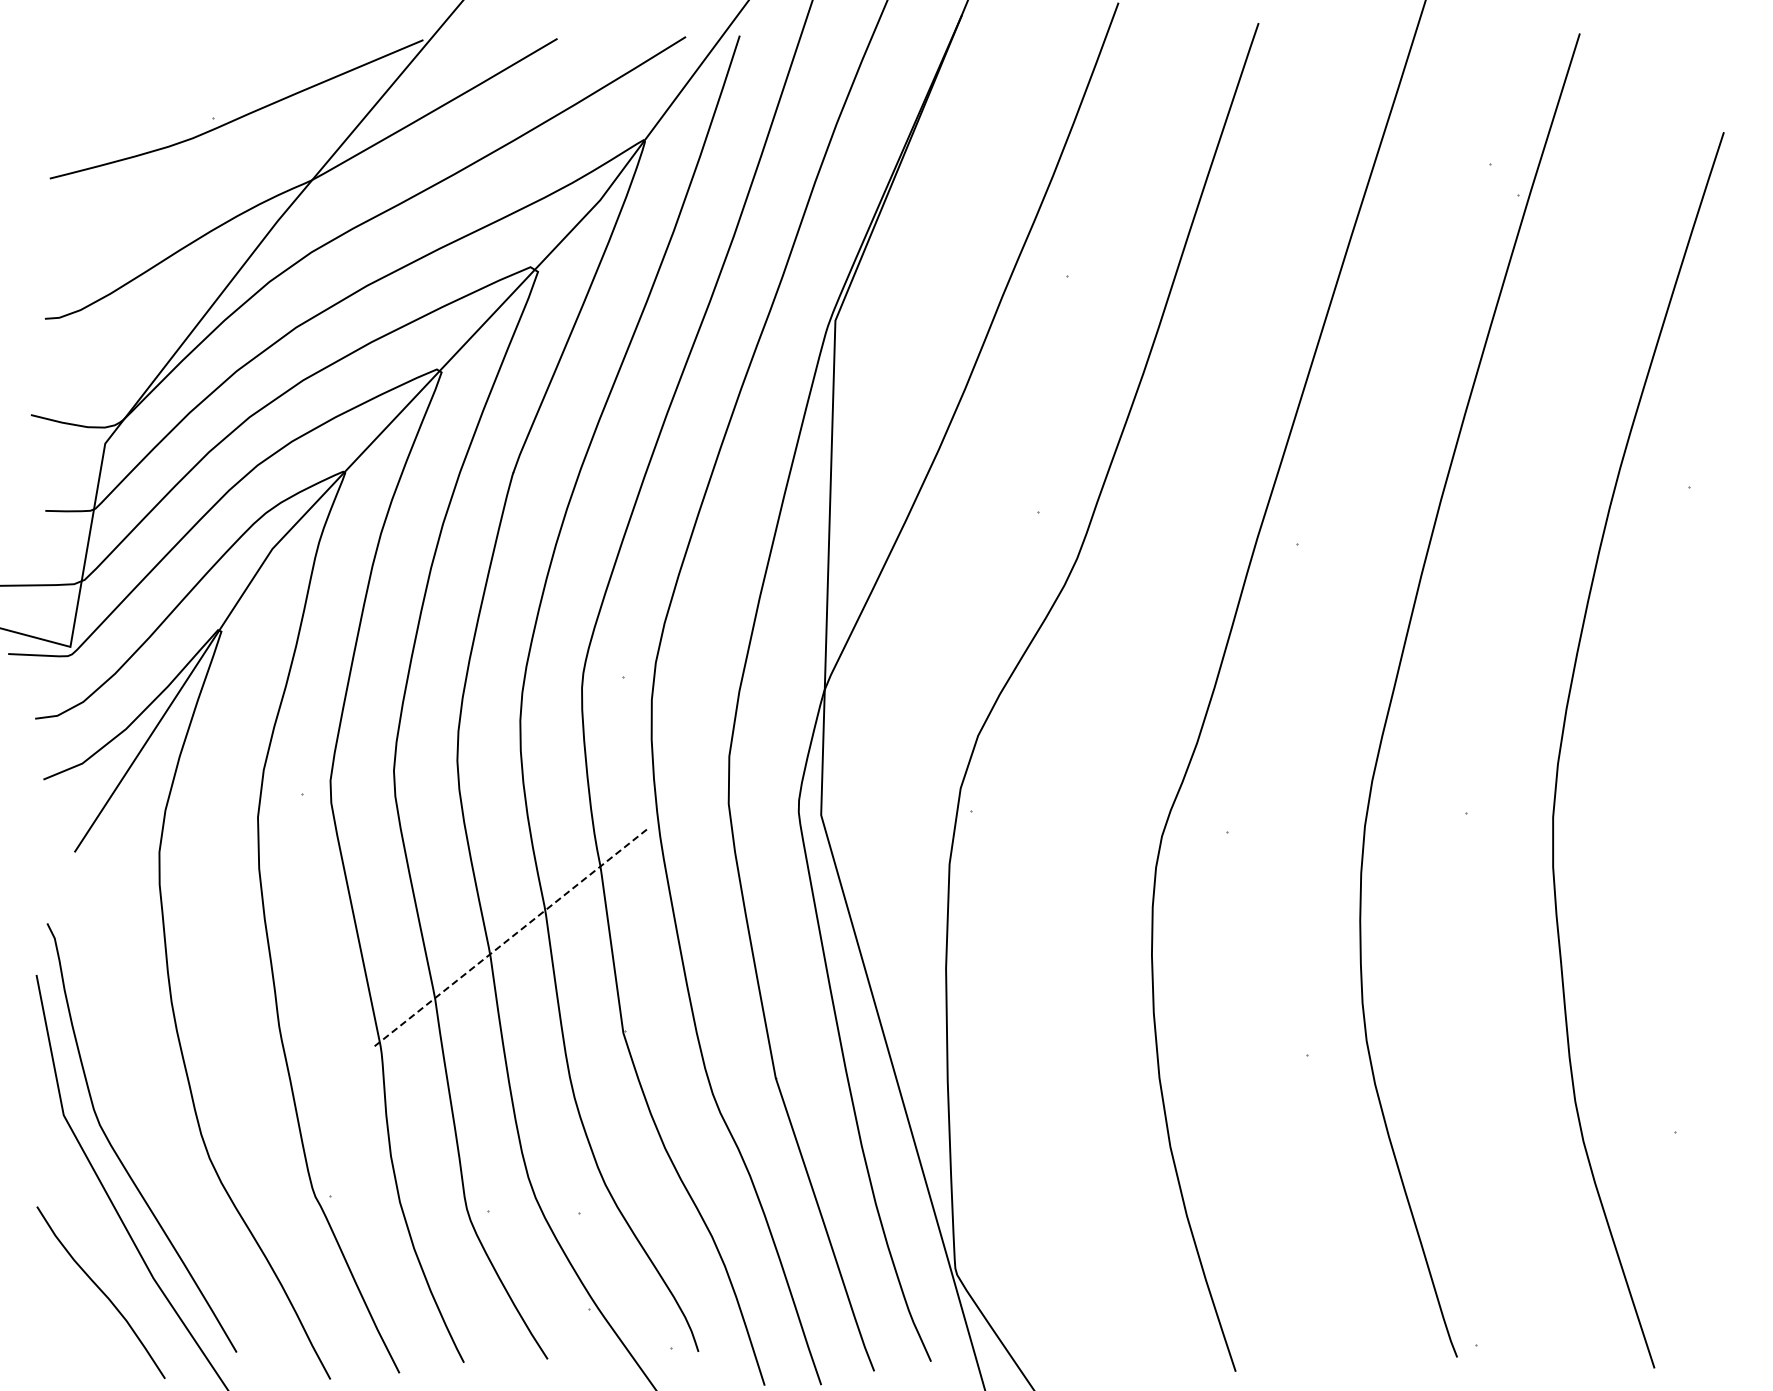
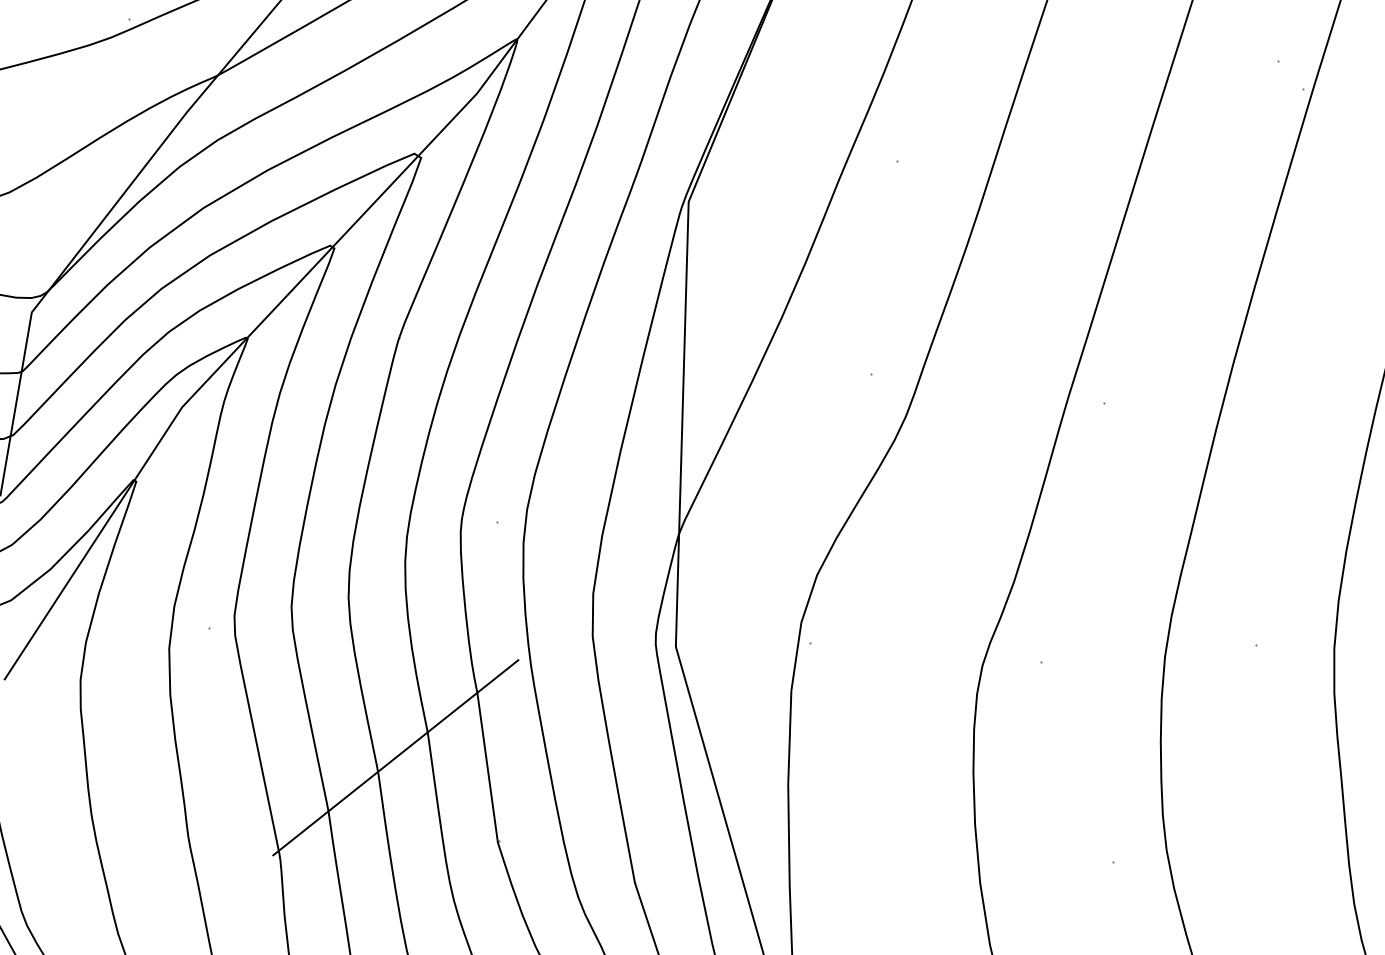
line: (509, 938) -> (395, 757), dashed -> solid

